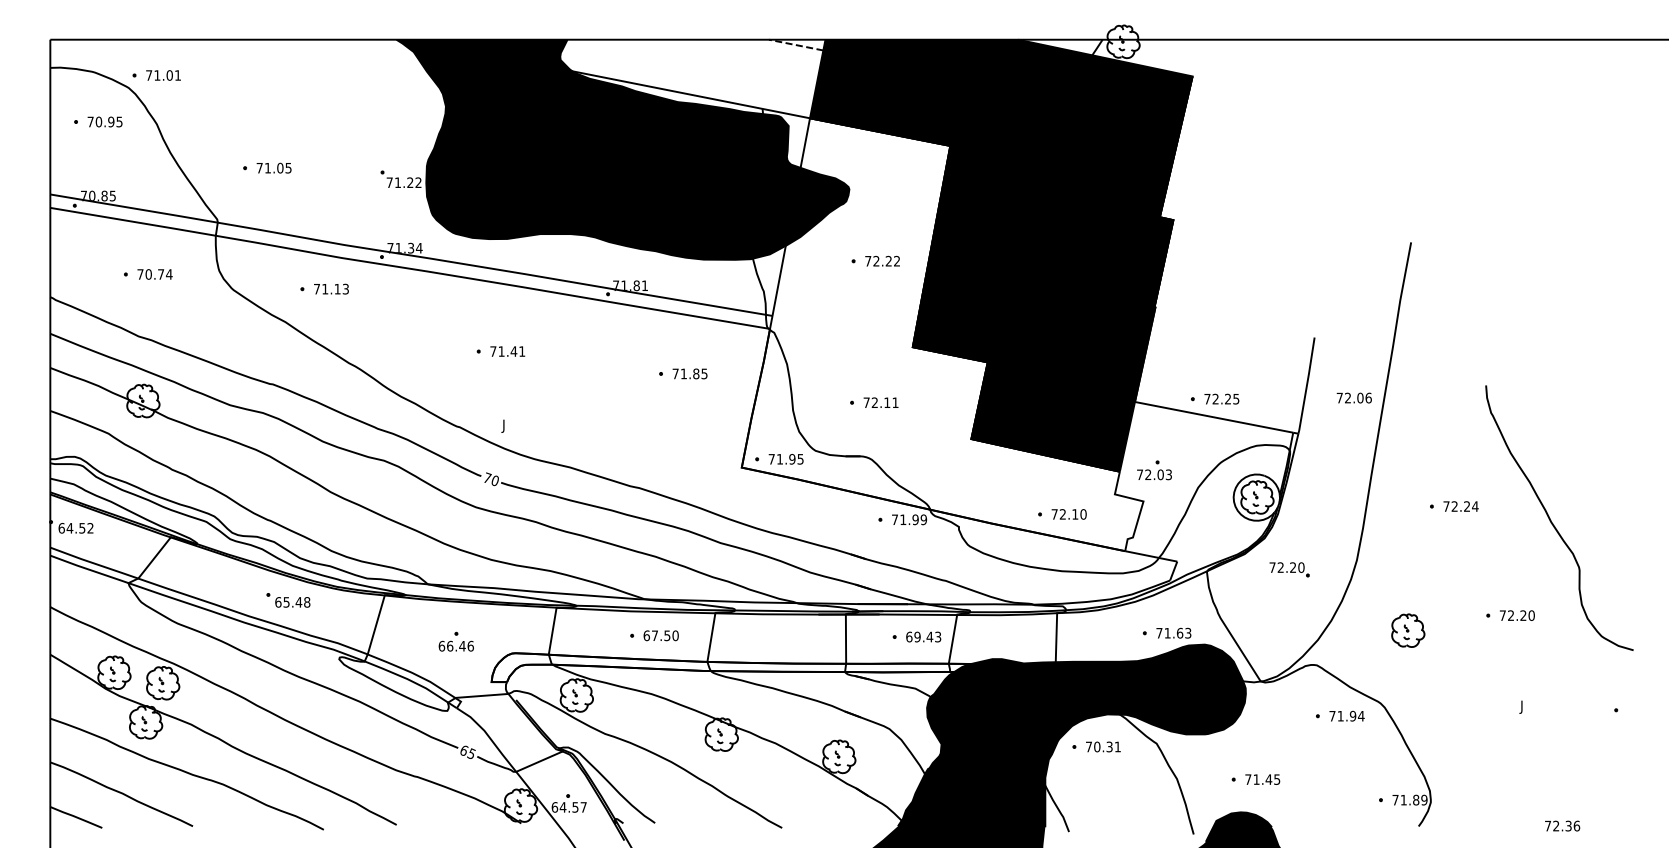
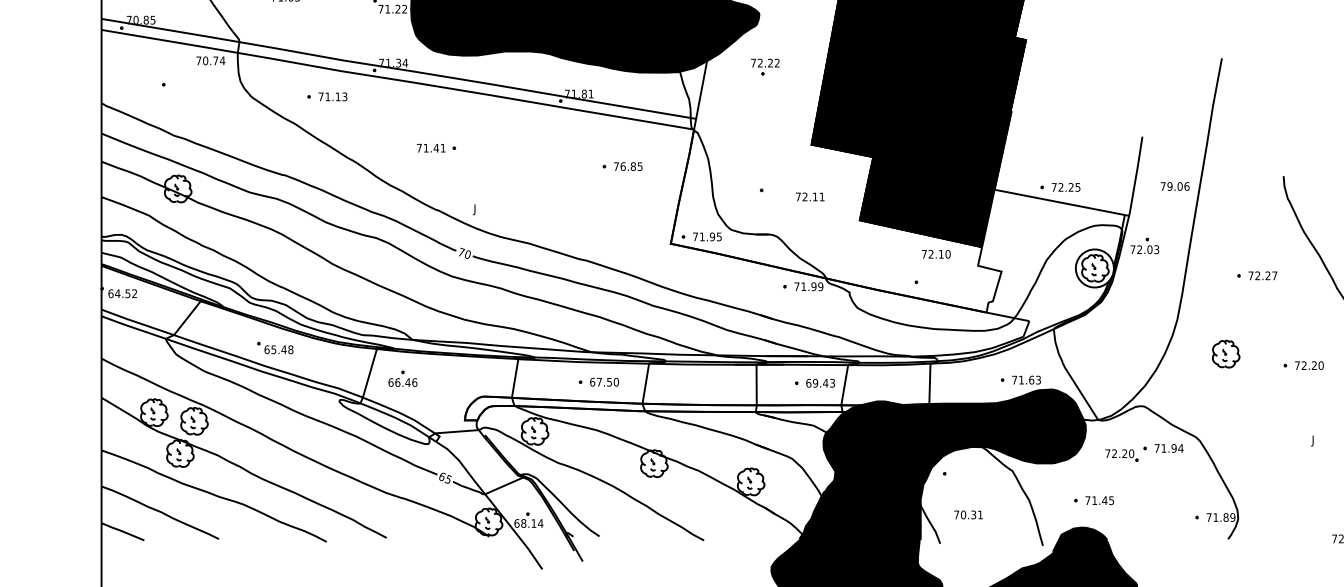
text: (882, 260) -> (765, 62), moved
text: (154, 274) -> (210, 60), moved
text: (507, 351) -> (431, 148), moved
text: (683, 373) -> (622, 166), 71.85 -> 76.85
text: (1347, 397) -> (1169, 186), 72.06 -> 79.06
text: (880, 402) -> (809, 196), moved
part: (1154, 470) -> (1144, 246), moved
text: (1475, 506) -> (1274, 275), 72.24 -> 72.27
text: (1068, 514) -> (935, 254), moved
part: (1289, 569) -> (1121, 455), moved
part: (288, 600) -> (275, 348), moved
part: (1408, 630) -> (1226, 354), moved
part: (455, 641) -> (402, 378), moved
text: (1103, 746) -> (968, 514), moved
text: (573, 807) -> (532, 523), 64.57 -> 68.14

